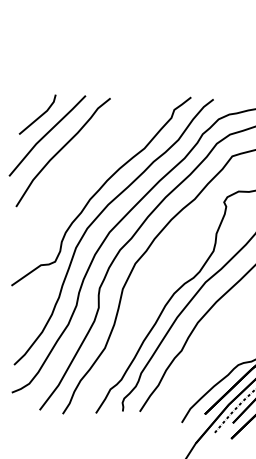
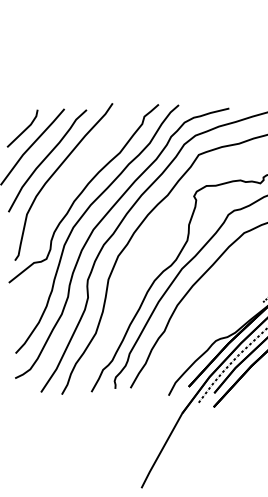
curve: (71, 167) -> (55, 173), added

